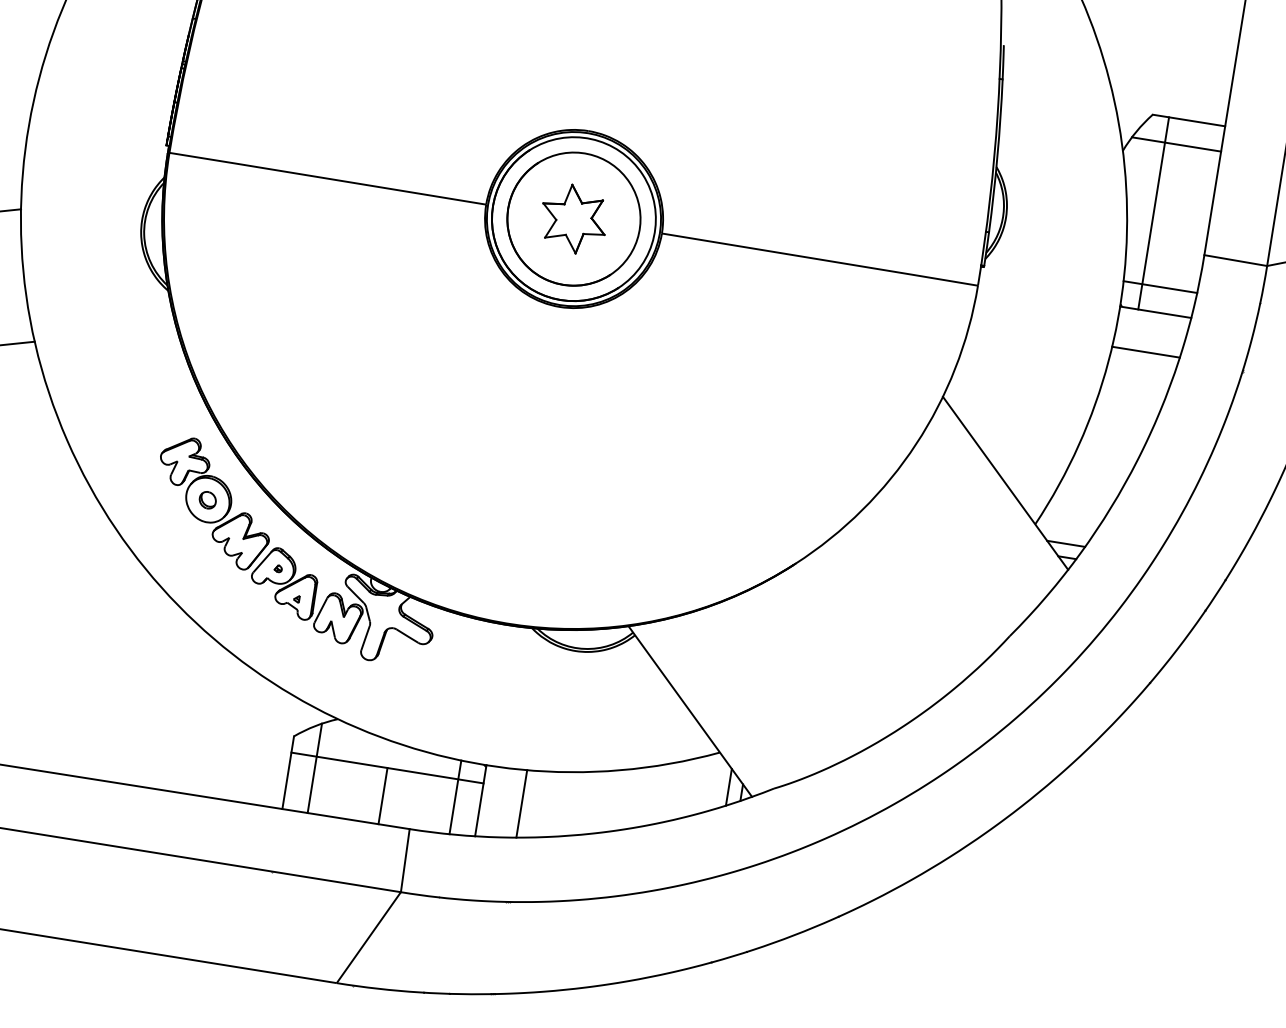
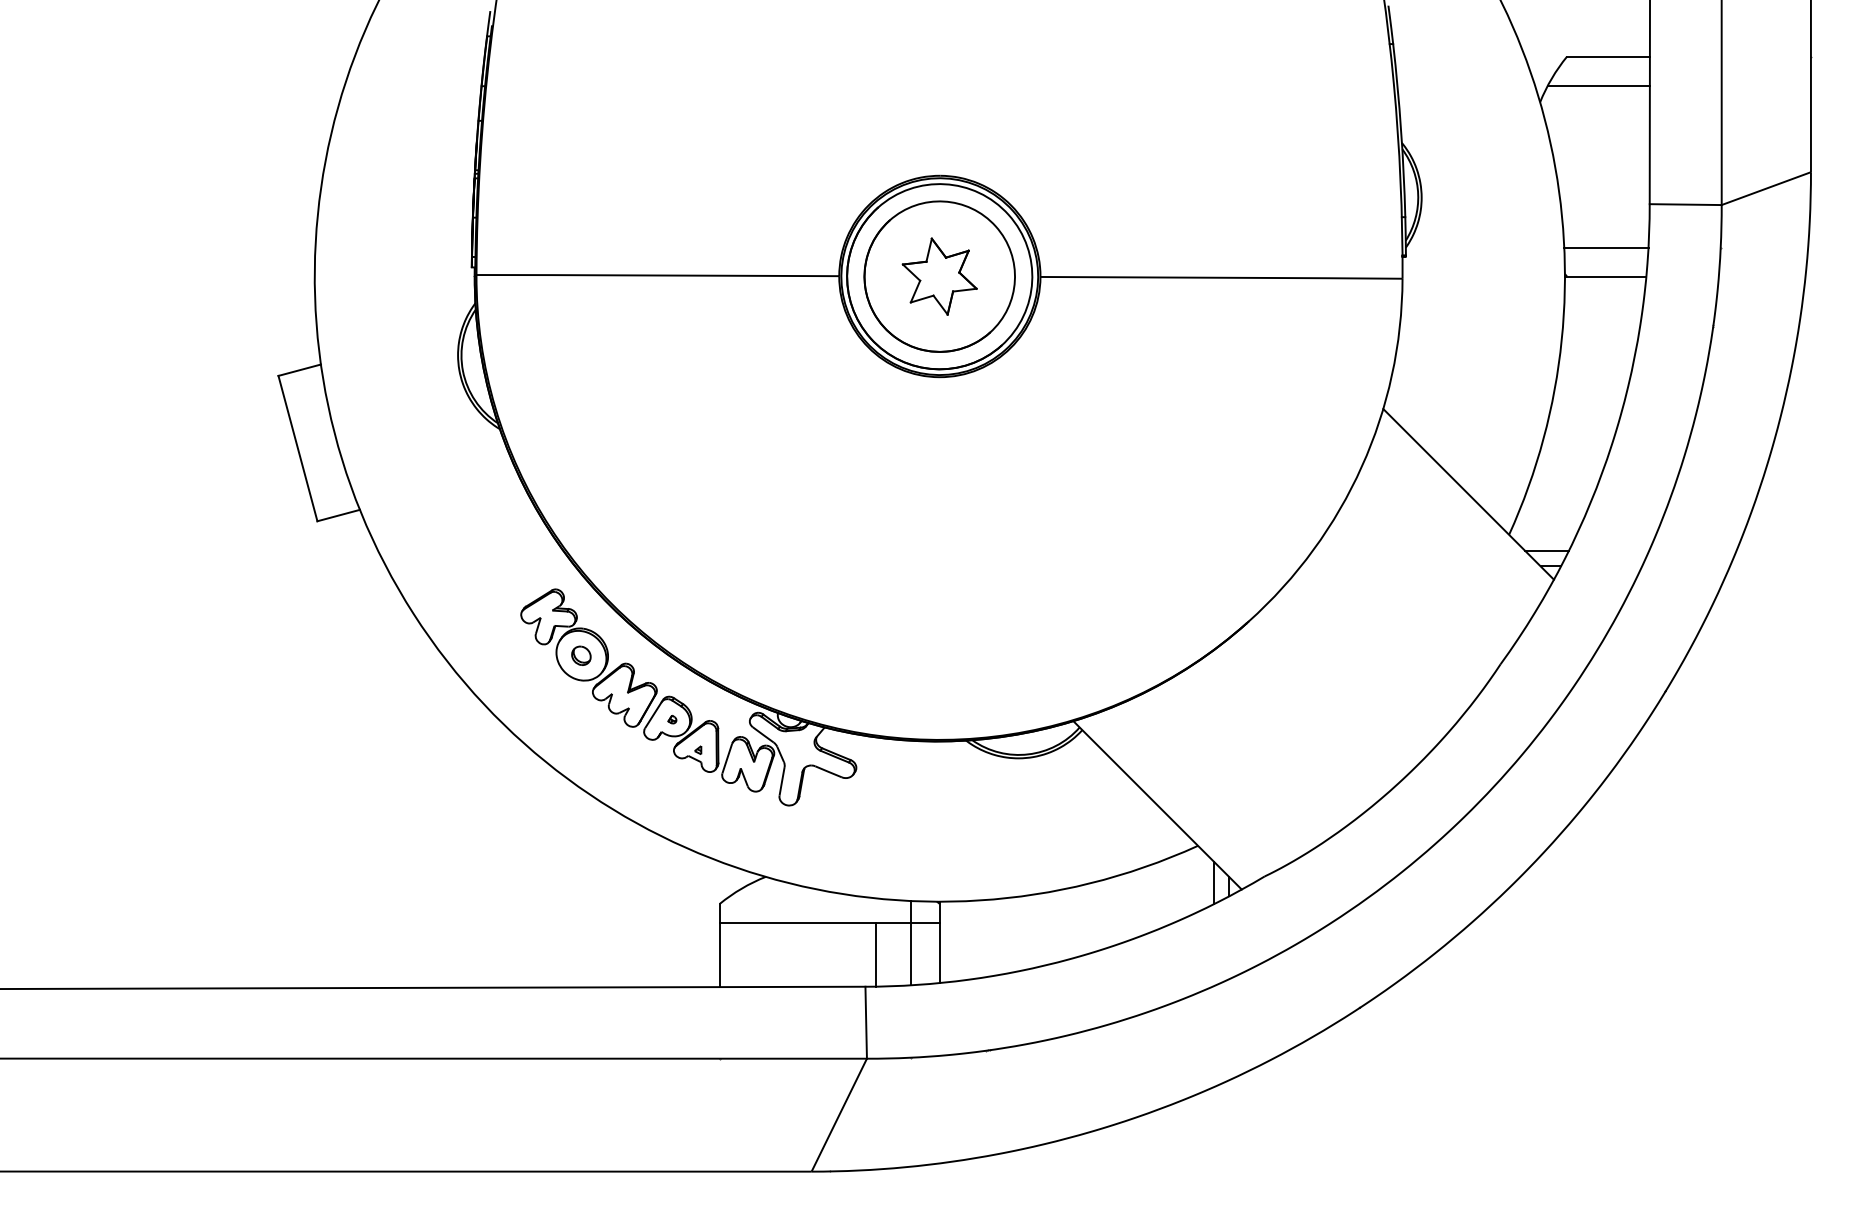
line: (1153, 213) -> (1585, 166), removed
line: (1145, 351) -> (1601, 322), removed
line: (314, 767) -> (748, 935), removed
line: (382, 795) -> (875, 954), moved
line: (522, 803) -> (986, 938), removed

